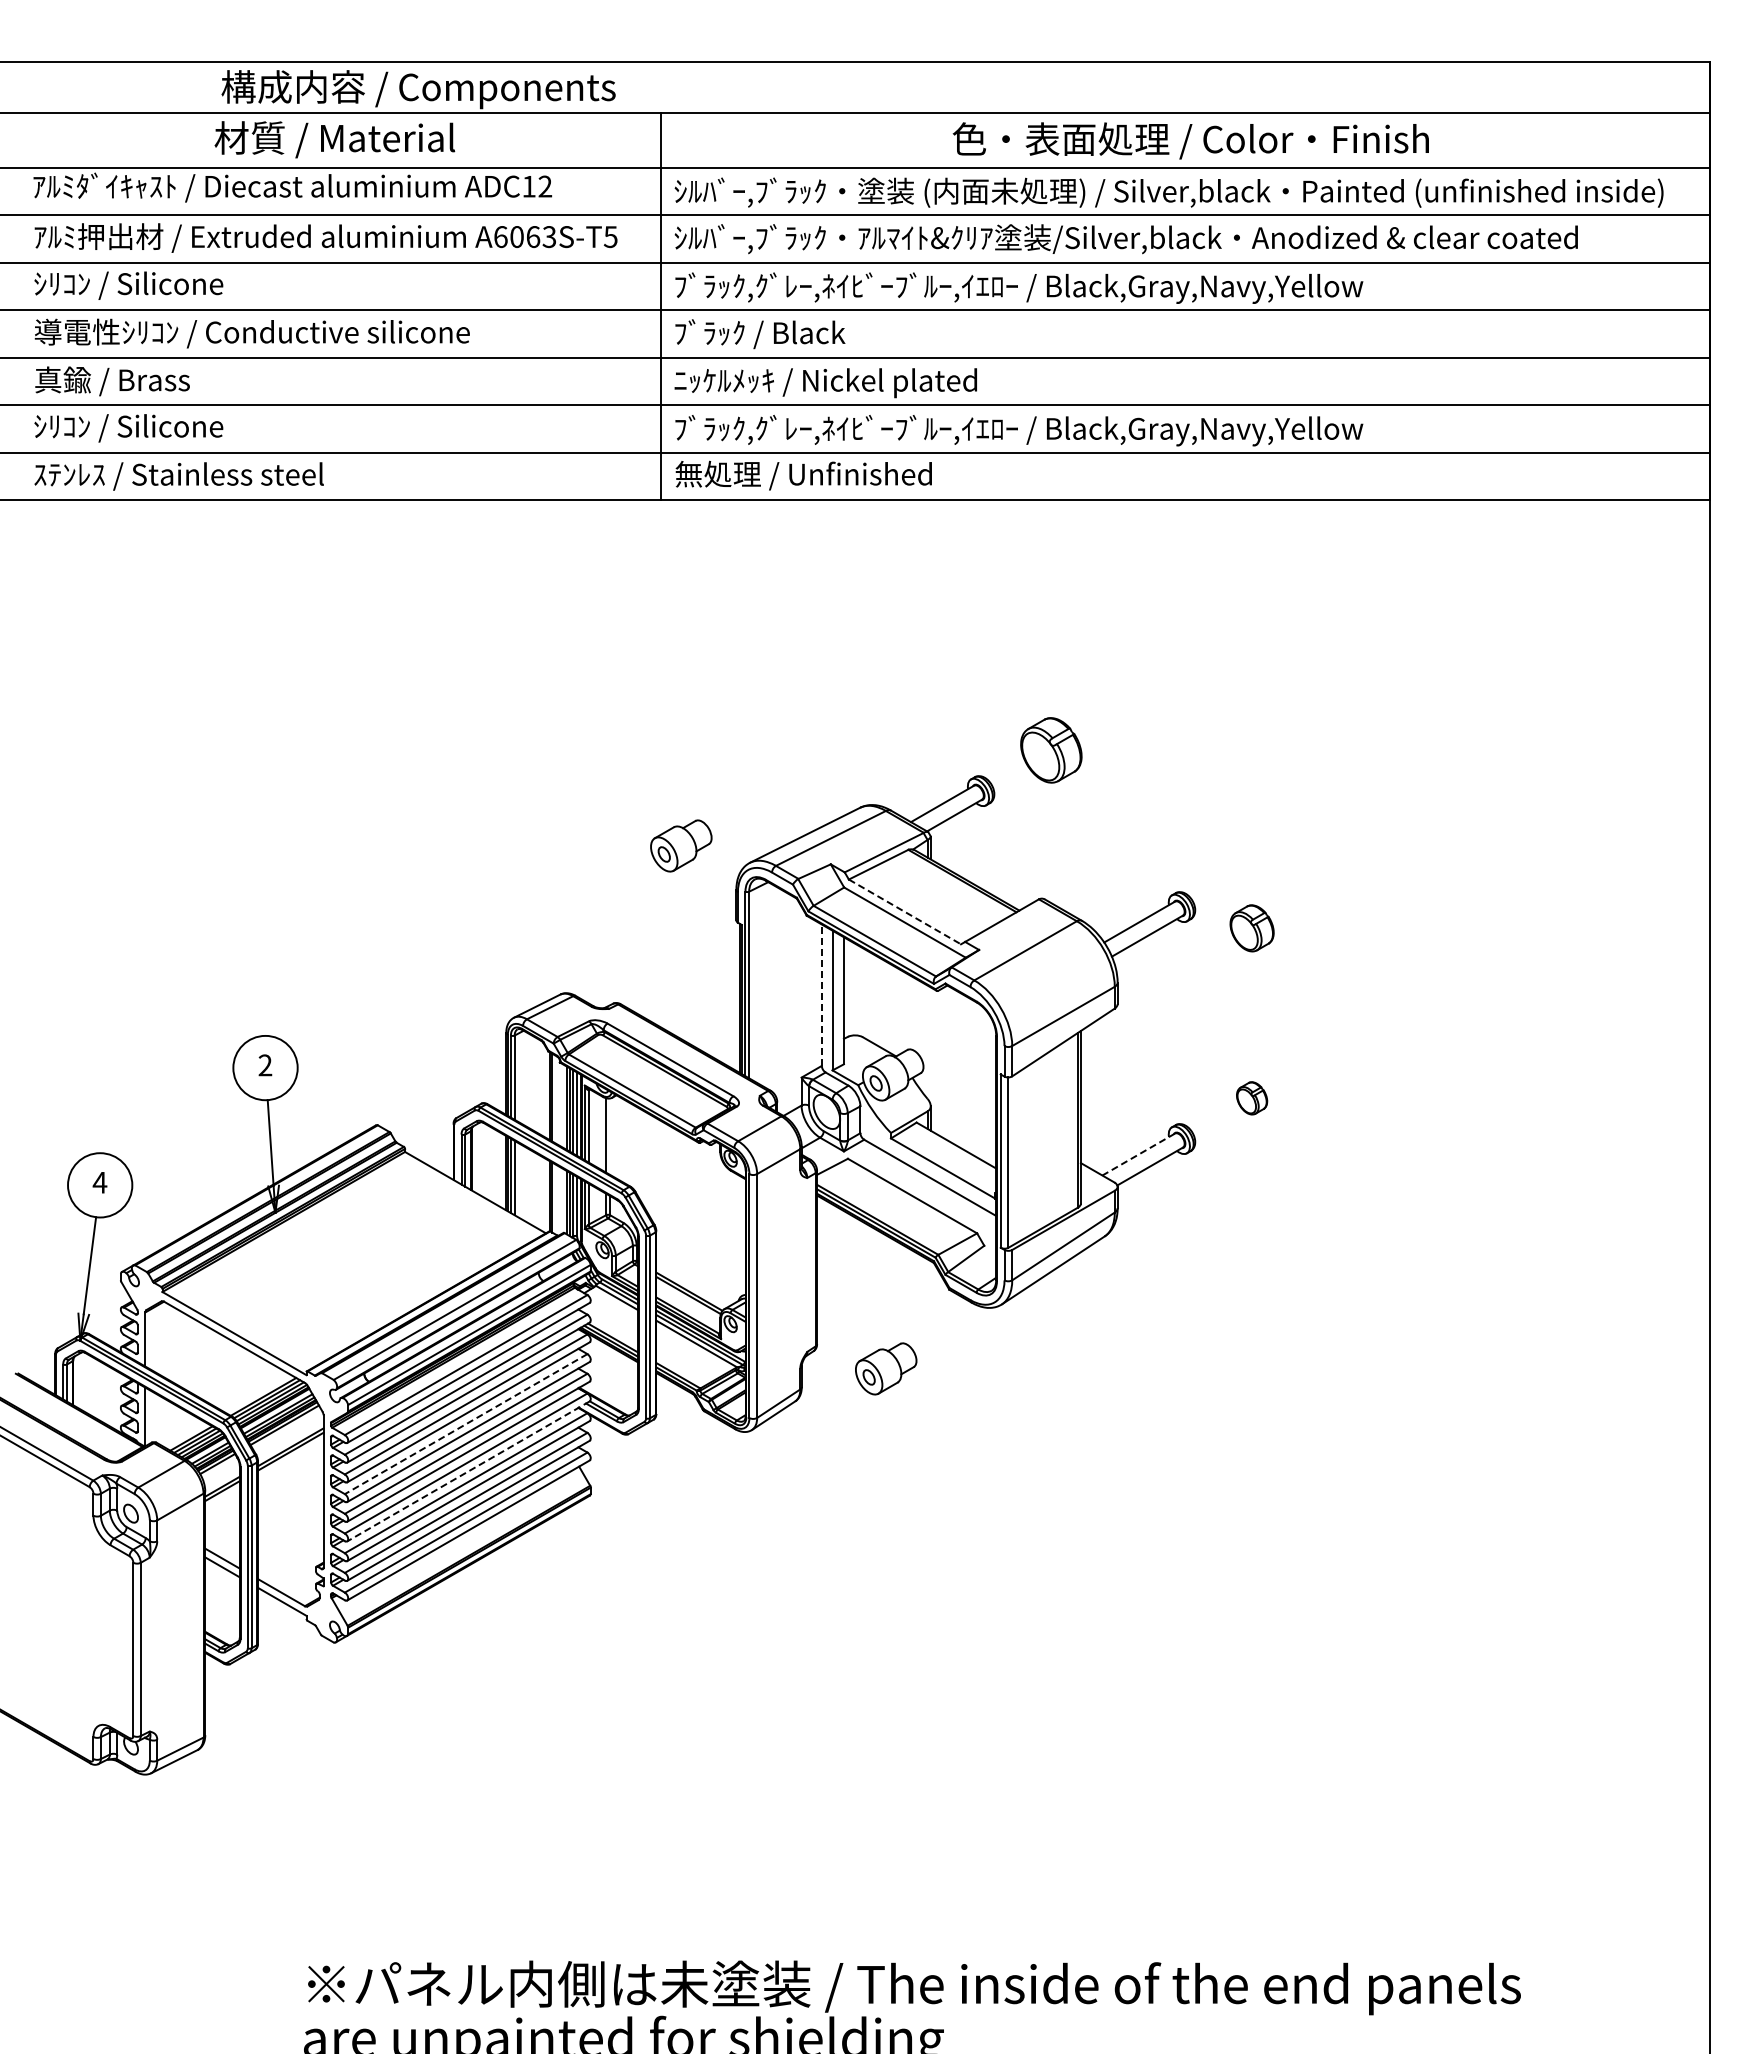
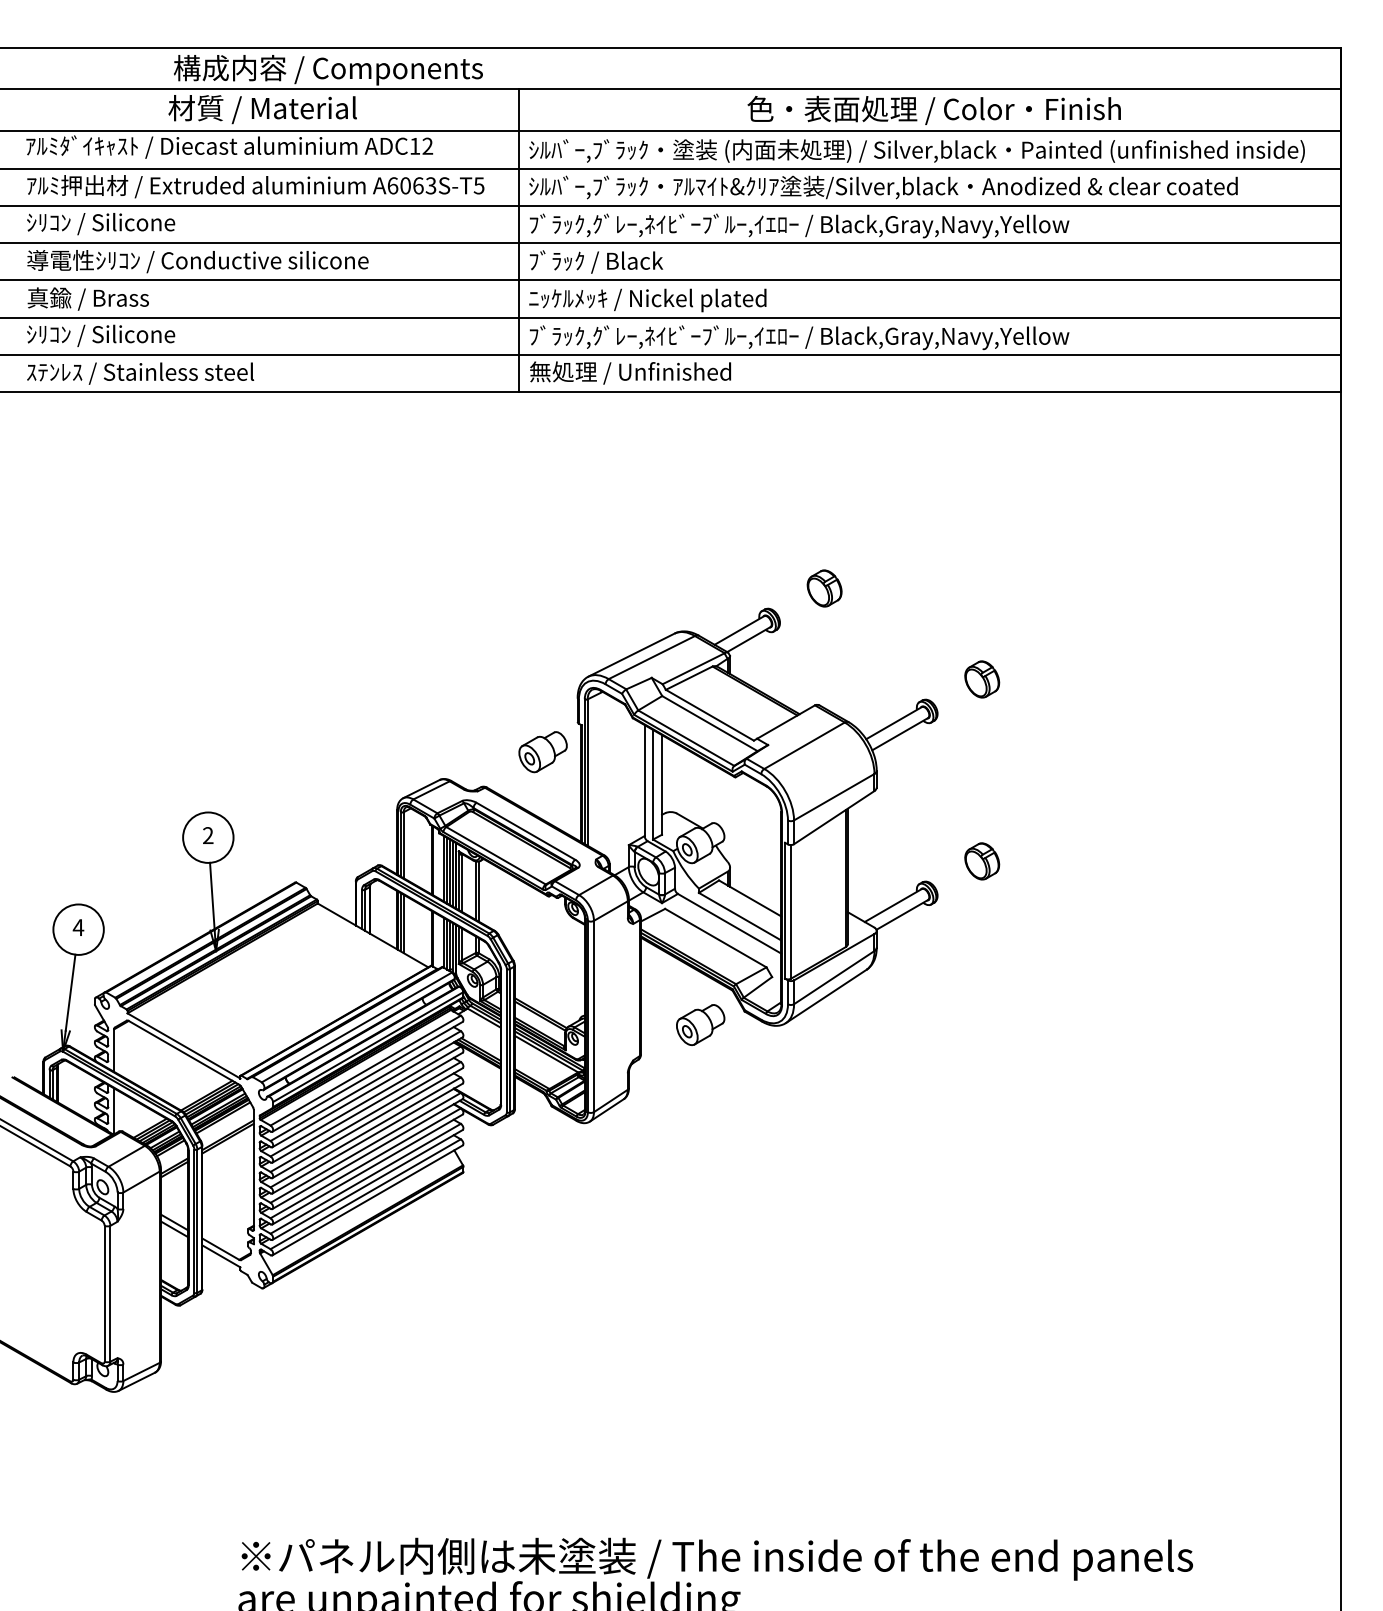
part: (1050, 750) -> (824, 588), size x0.71
part: (681, 845) -> (543, 751), moved
line: (904, 911) -> (709, 714), dashed -> solid
part: (1251, 928) -> (981, 679), moved
line: (821, 995) -> (644, 780), dashed -> solid
part: (1251, 1098) -> (981, 861), size x1.43
line: (610, 1136) -> (478, 891), added
line: (1138, 1154) -> (893, 905), dashed -> solid
part: (886, 1368) -> (700, 1024), moved
line: (465, 1424) -> (365, 1117), dashed -> solid
line: (468, 1471) -> (367, 1154), dashed -> solid

